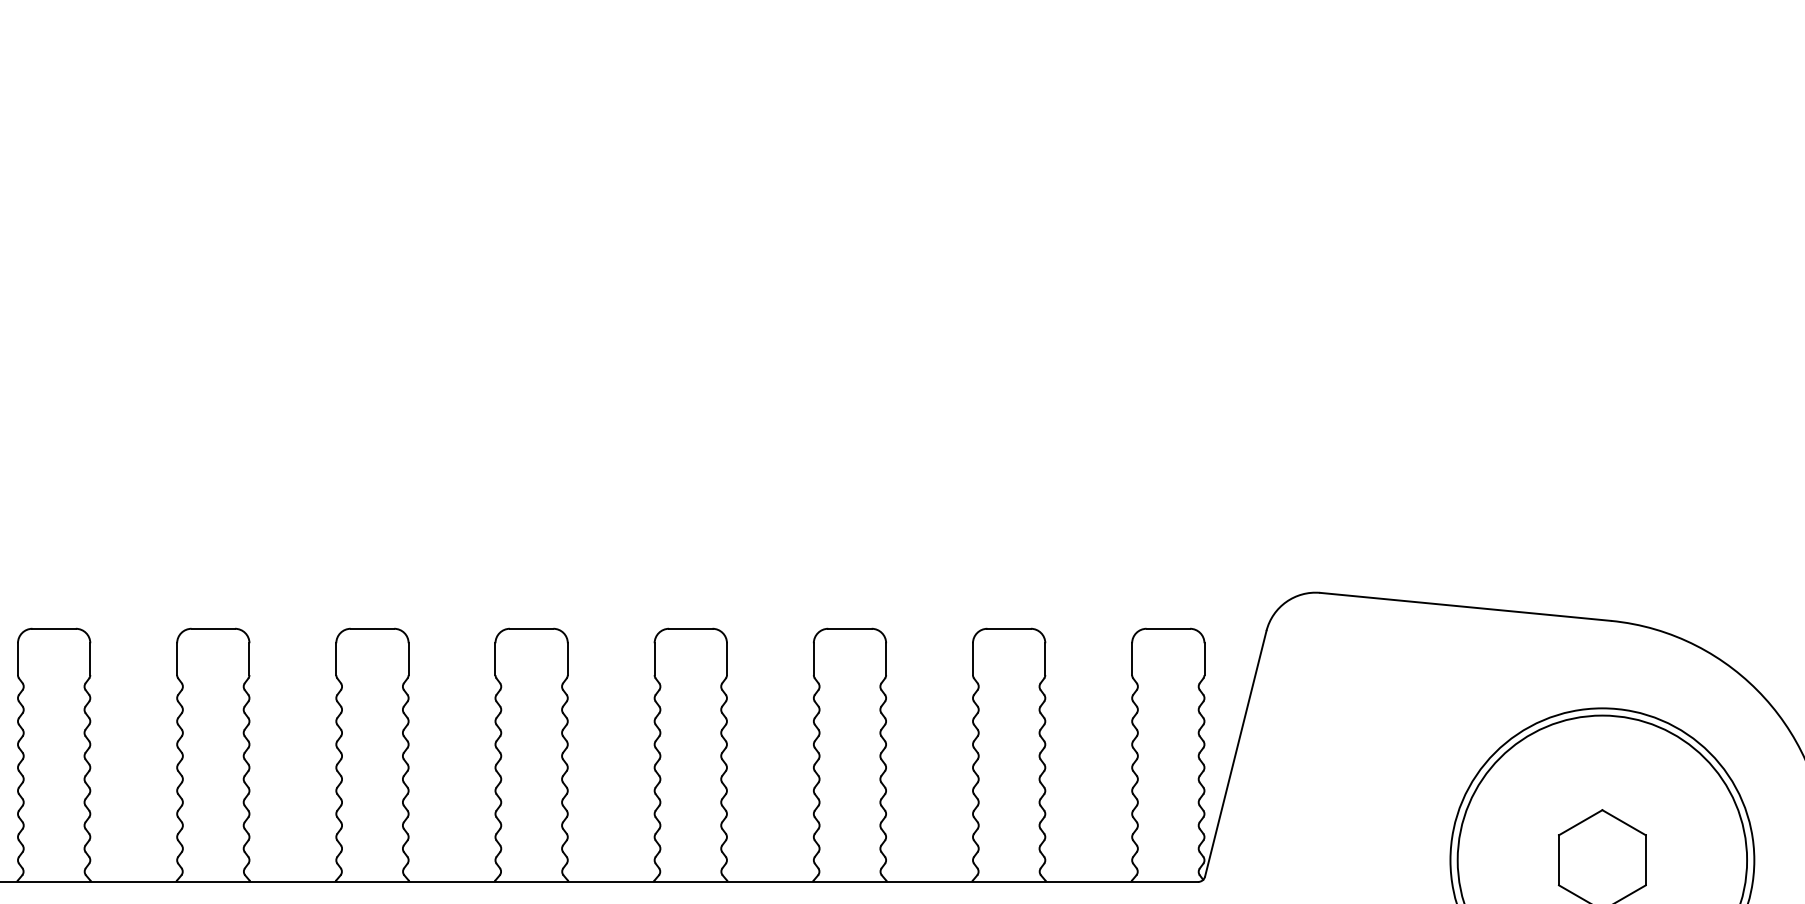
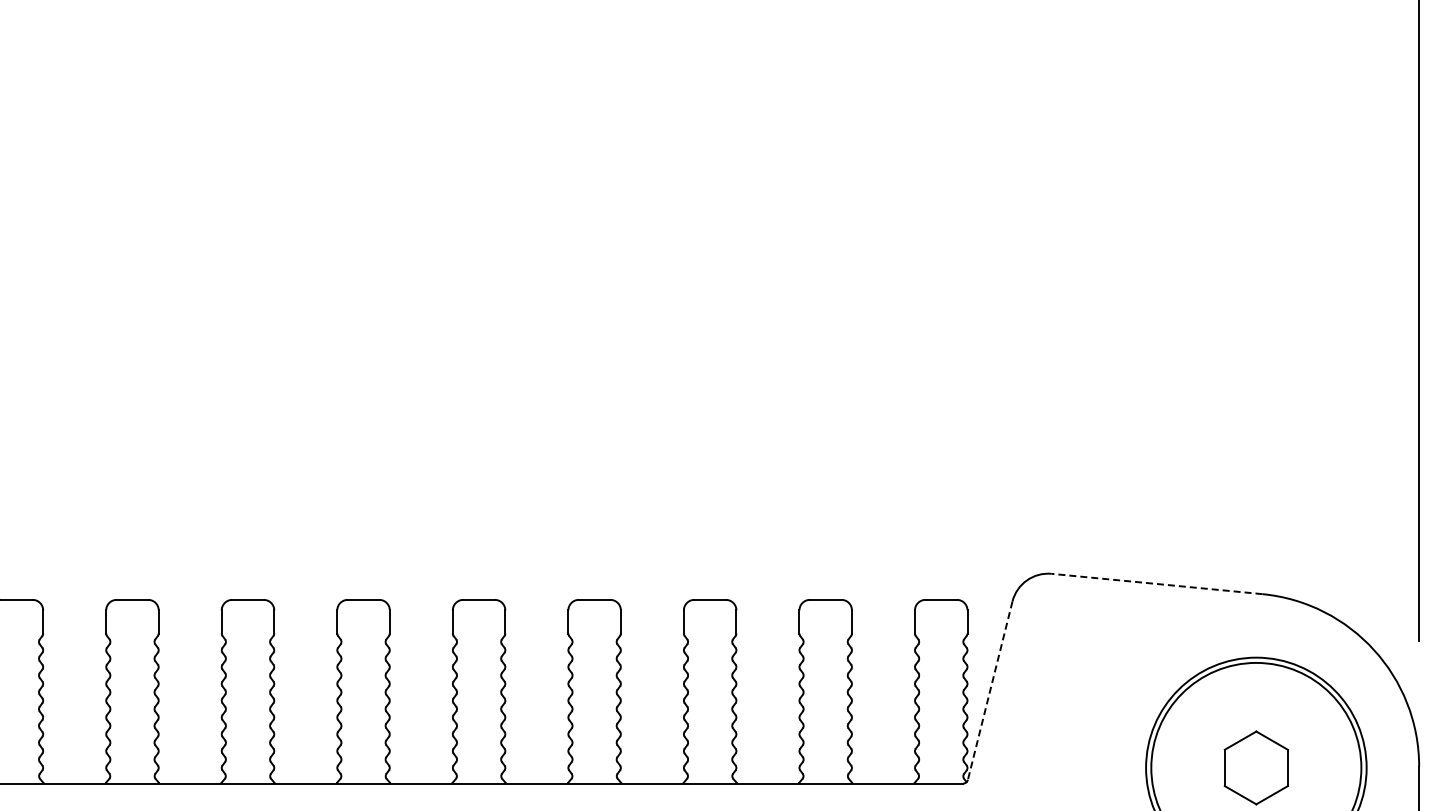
line: (1464, 606) -> (1156, 583), solid -> dashed
line: (1236, 753) -> (990, 690), solid -> dashed

